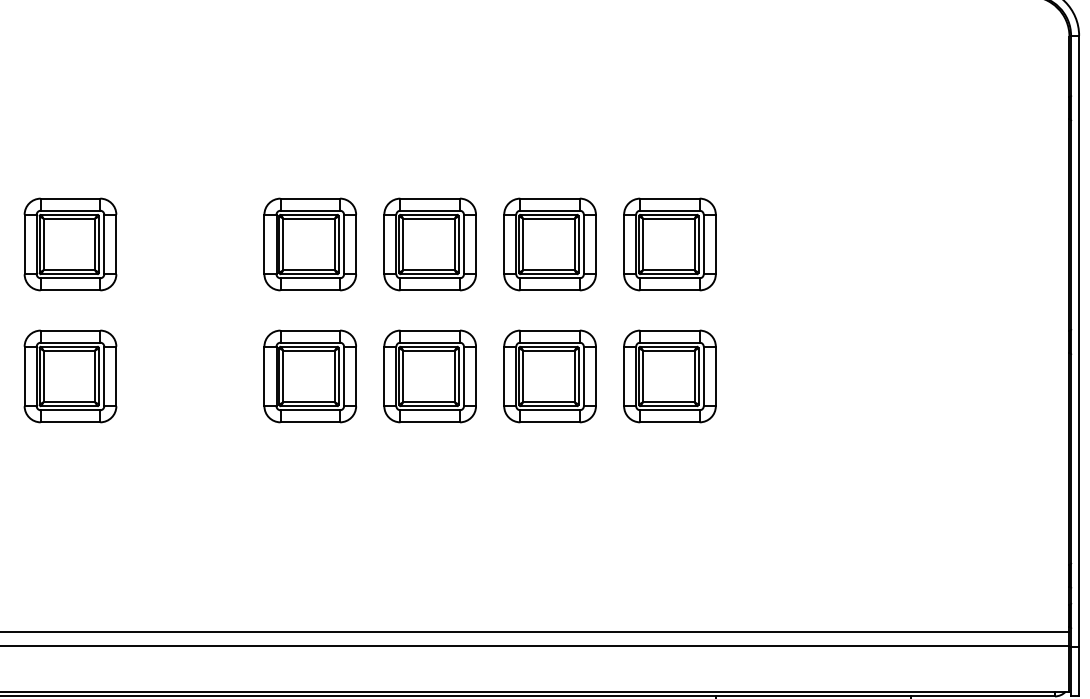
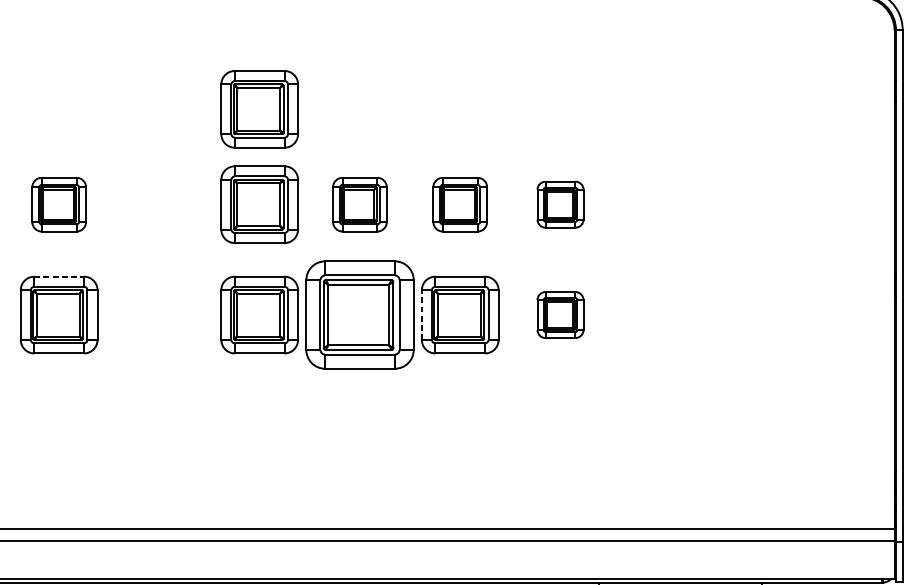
part: (309, 130) -> (259, 109), added
part: (70, 244) -> (59, 204), size x0.7
part: (429, 244) -> (359, 204), size x0.7
part: (549, 244) -> (459, 204), size x0.7
part: (669, 244) -> (560, 204), size x0.6
line: (70, 330) -> (59, 276), solid -> dashed
part: (429, 376) -> (359, 315), size x1.4
line: (504, 376) -> (422, 315), solid -> dashed
part: (669, 376) -> (560, 315), size x0.6

